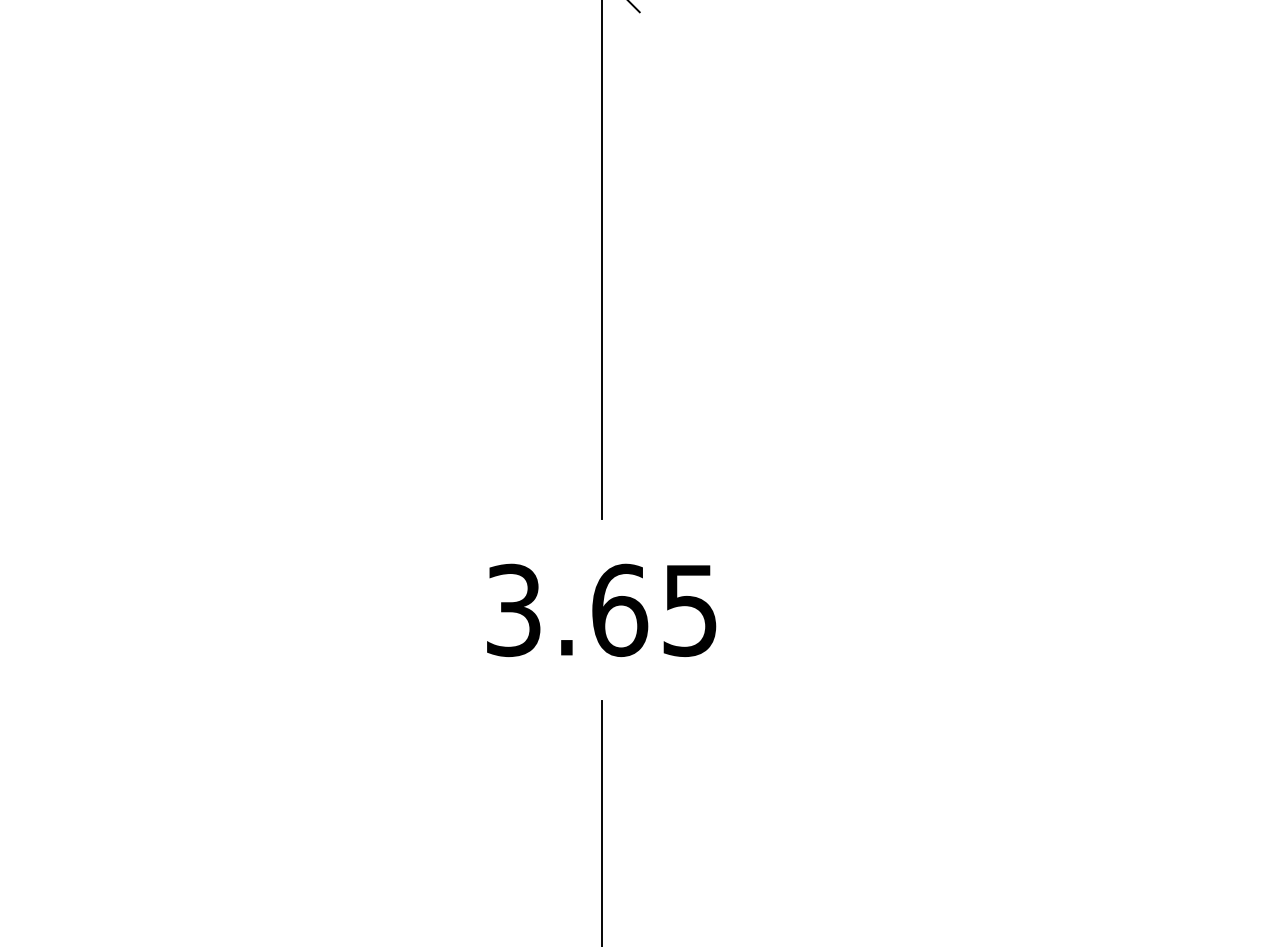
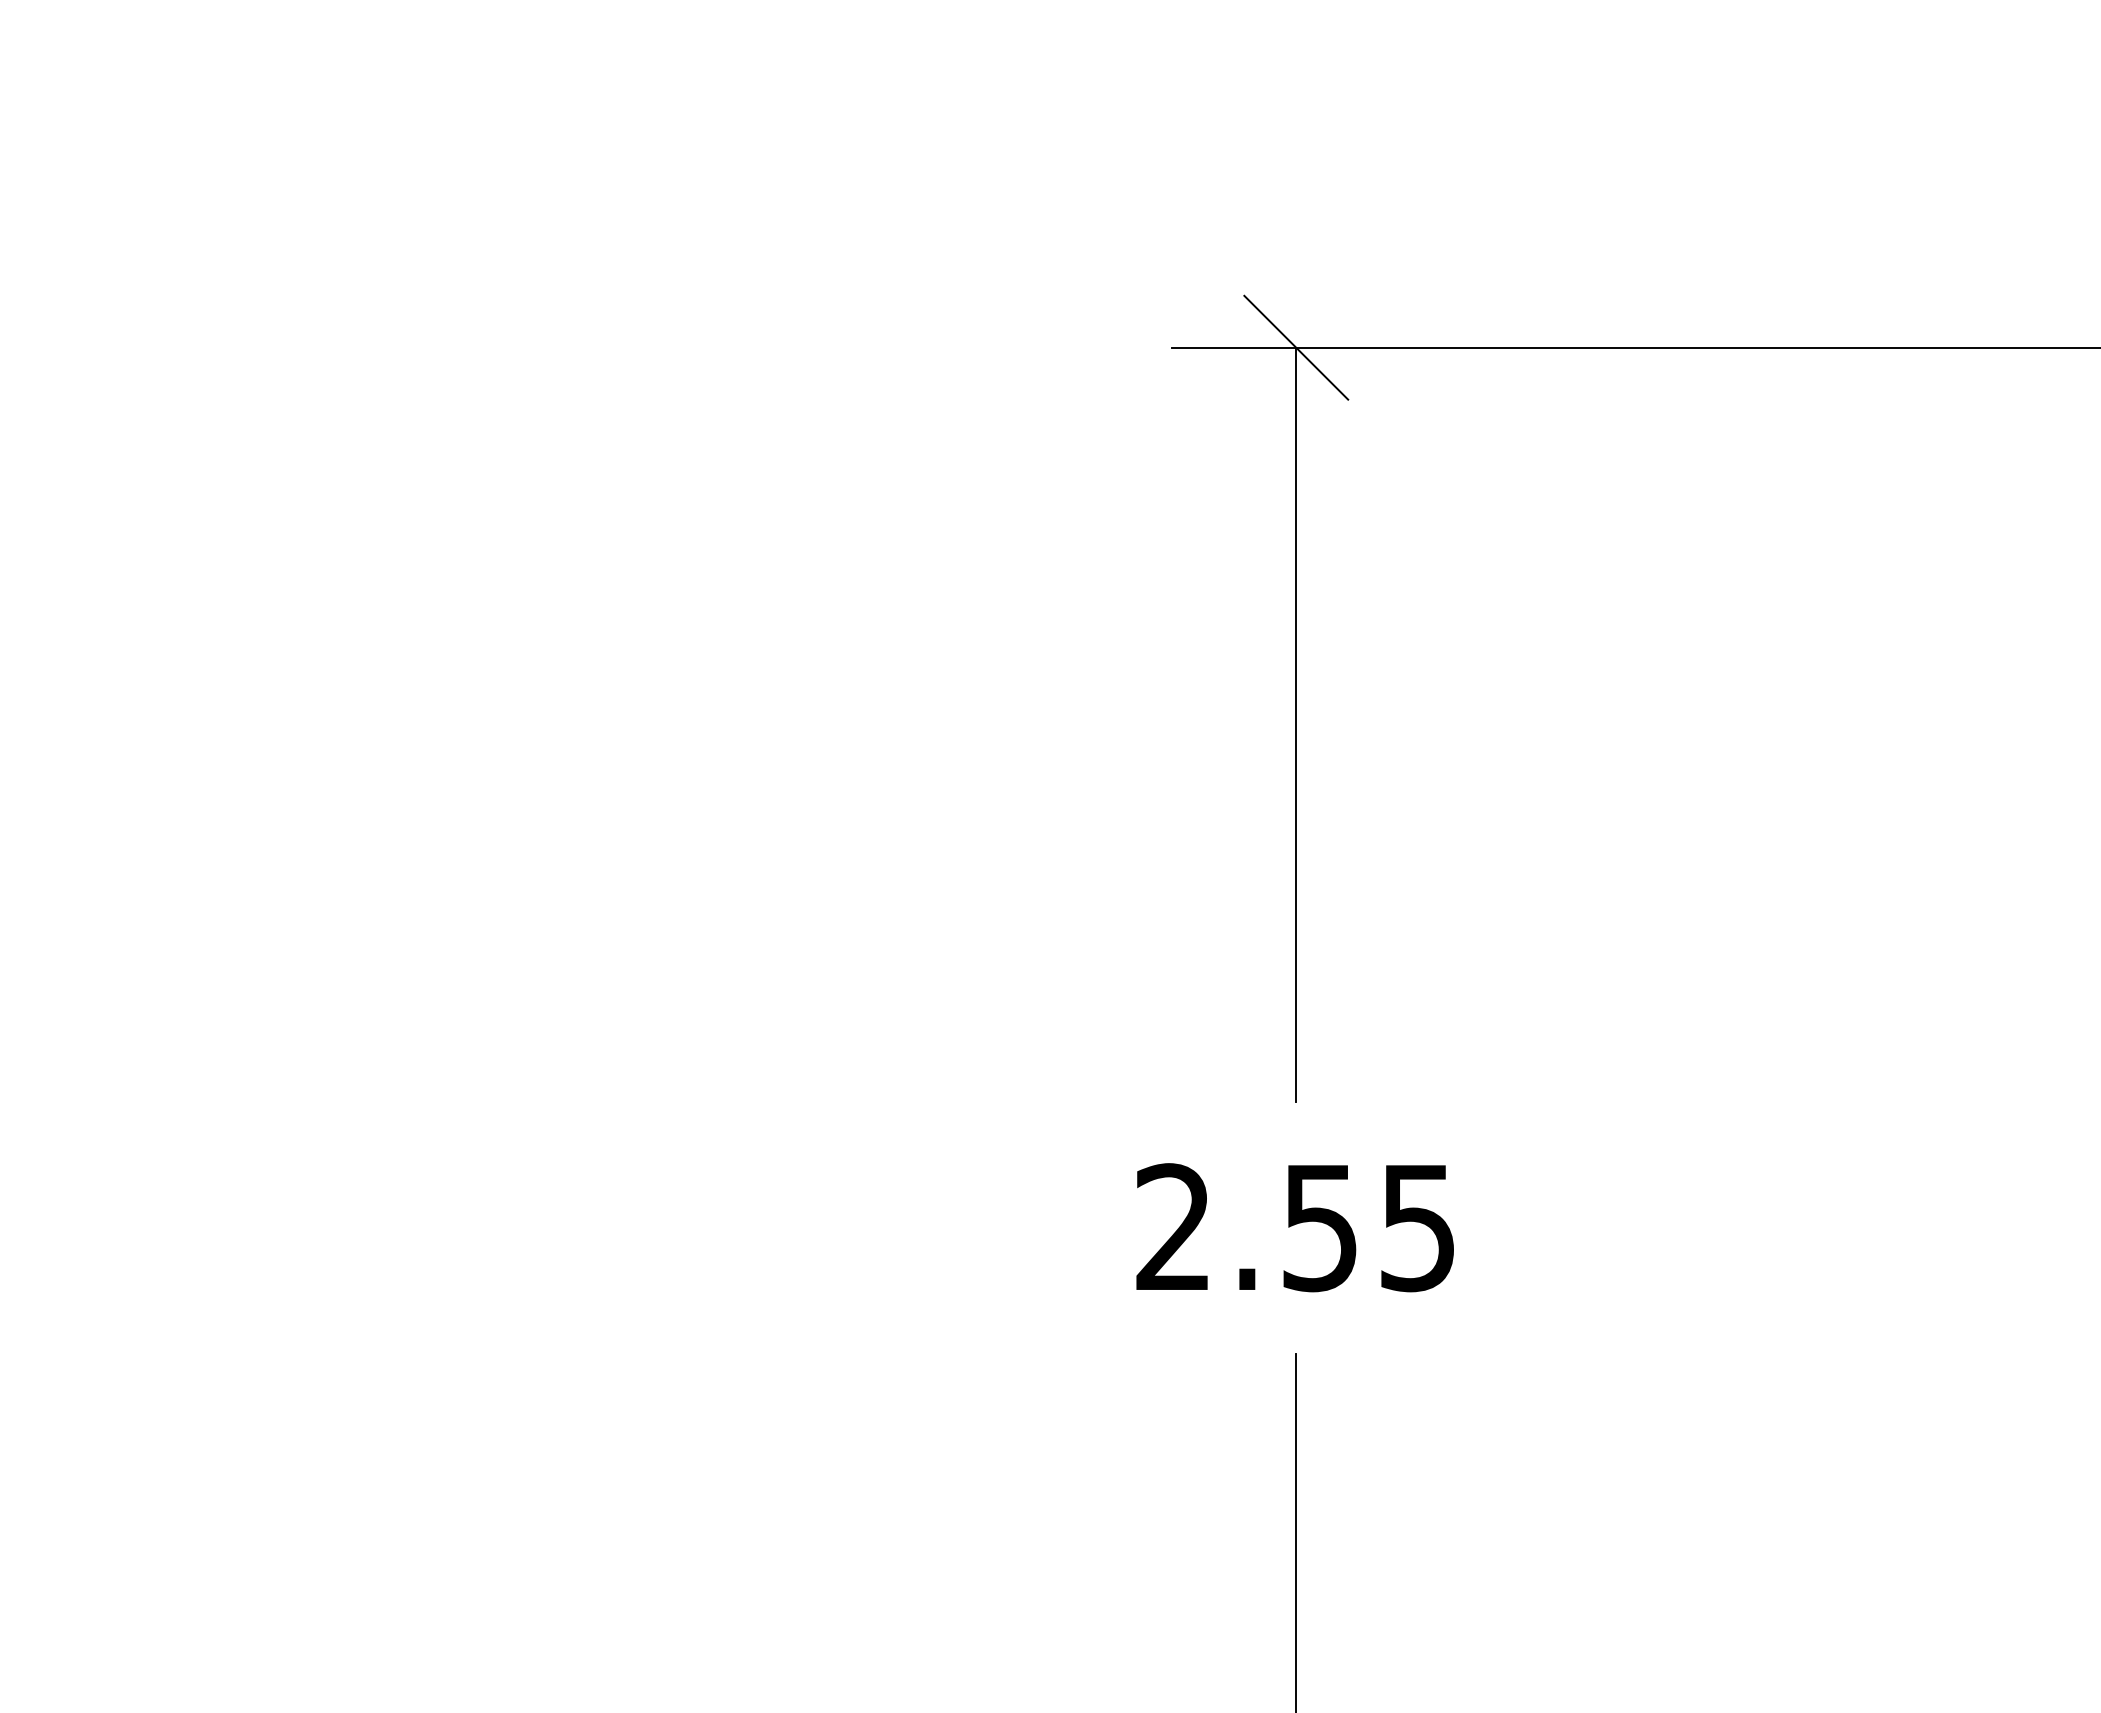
text: (567, 610) -> (1247, 1227), 3.65 -> 2.55

